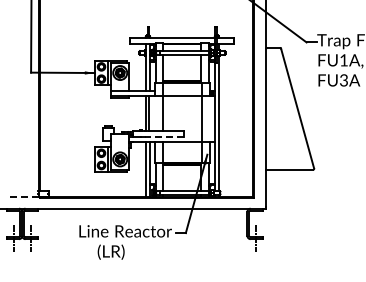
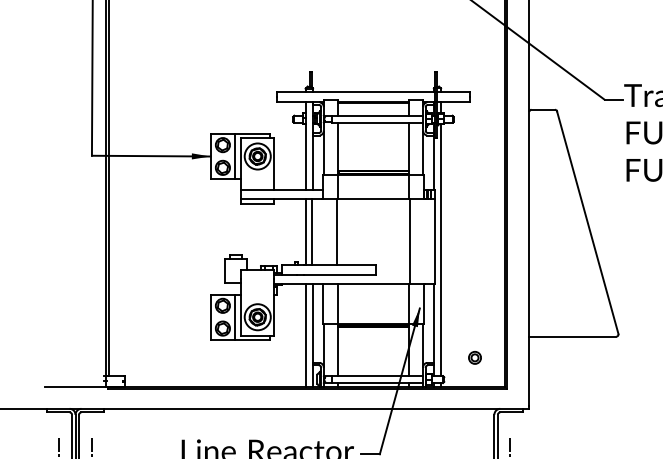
line: (163, 136) -> (338, 274), dashed -> solid
part: (236, 181) -> (474, 358), added
line: (22, 196) -> (75, 386), dashed -> solid

